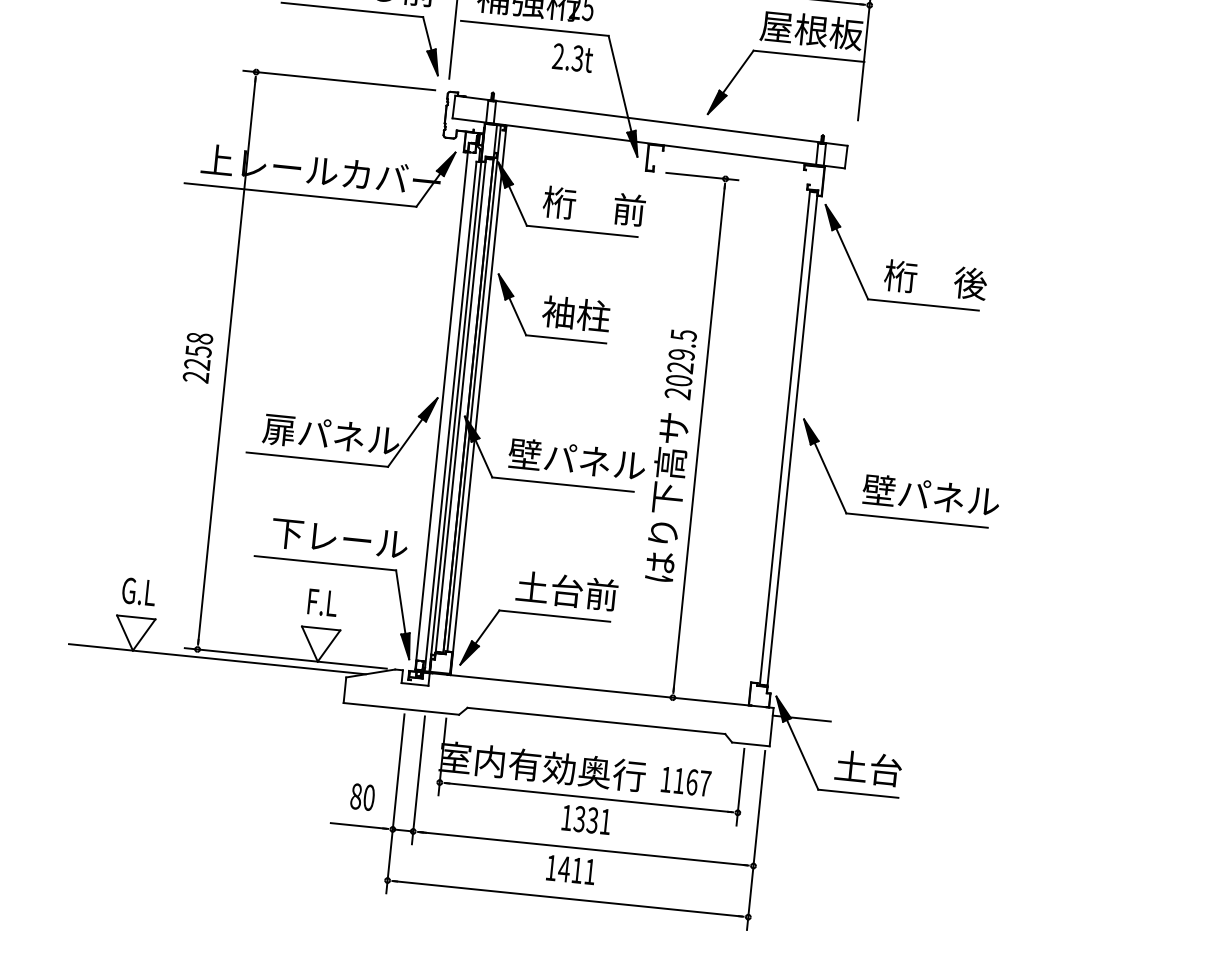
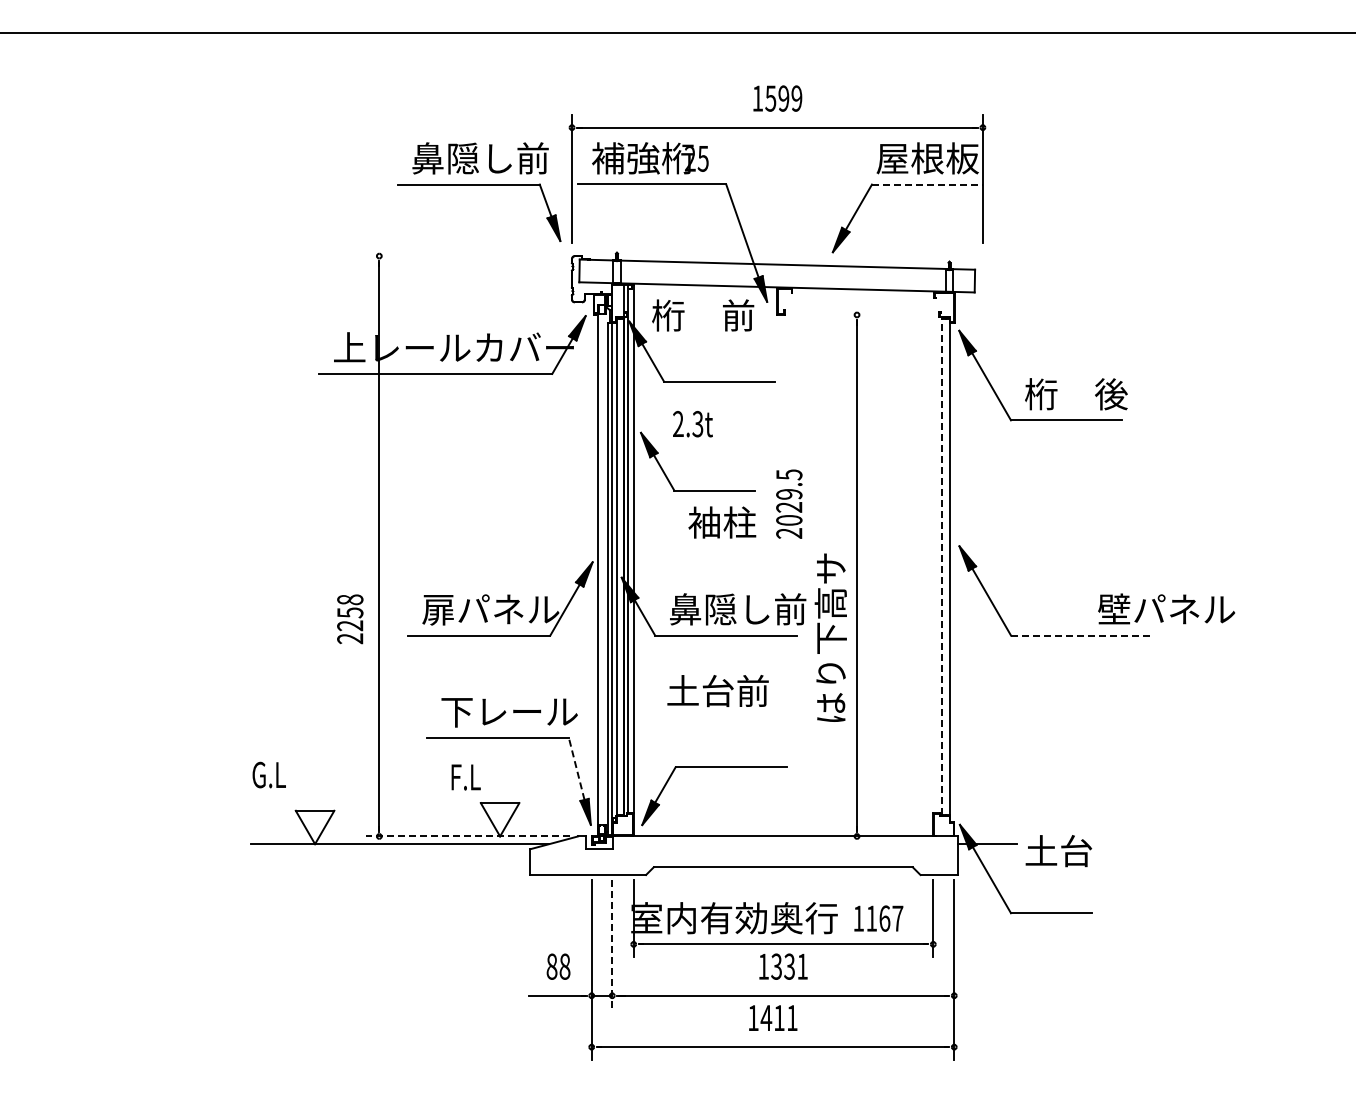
line: (808, 56) -> (927, 184), solid -> dashed
text: (572, 58) -> (692, 424), moved
line: (338, 80) -> (462, 256), removed
line: (702, 176) -> (833, 314), removed
text: (594, 206) -> (703, 315), moved
text: (576, 314) -> (722, 522), moved
text: (198, 358) -> (350, 619), moved
text: (681, 363) -> (789, 503), moved
line: (785, 437) -> (942, 566), solid -> dashed
text: (576, 459) -> (737, 609), 壁パネル -> 鼻隠し前
text: (931, 494) -> (1166, 608), moved
line: (917, 520) -> (1082, 635), solid -> dashed
text: (138, 591) -> (268, 774), moved
text: (566, 591) -> (717, 691), moved
line: (400, 601) -> (576, 768), solid -> dashed
text: (322, 602) -> (465, 777), moved
line: (286, 658) -> (468, 836), solid -> dashed
text: (868, 768) -> (1058, 851), moved
line: (418, 780) -> (612, 944), solid -> dashed
text: (368, 797) -> (564, 966), 80 -> 88

